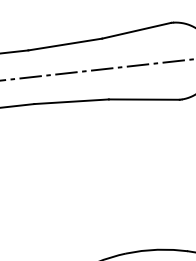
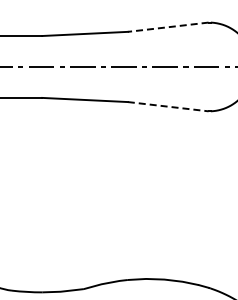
line: (136, 30) -> (168, 27), solid -> dashed
line: (144, 99) -> (168, 106), solid -> dashed

